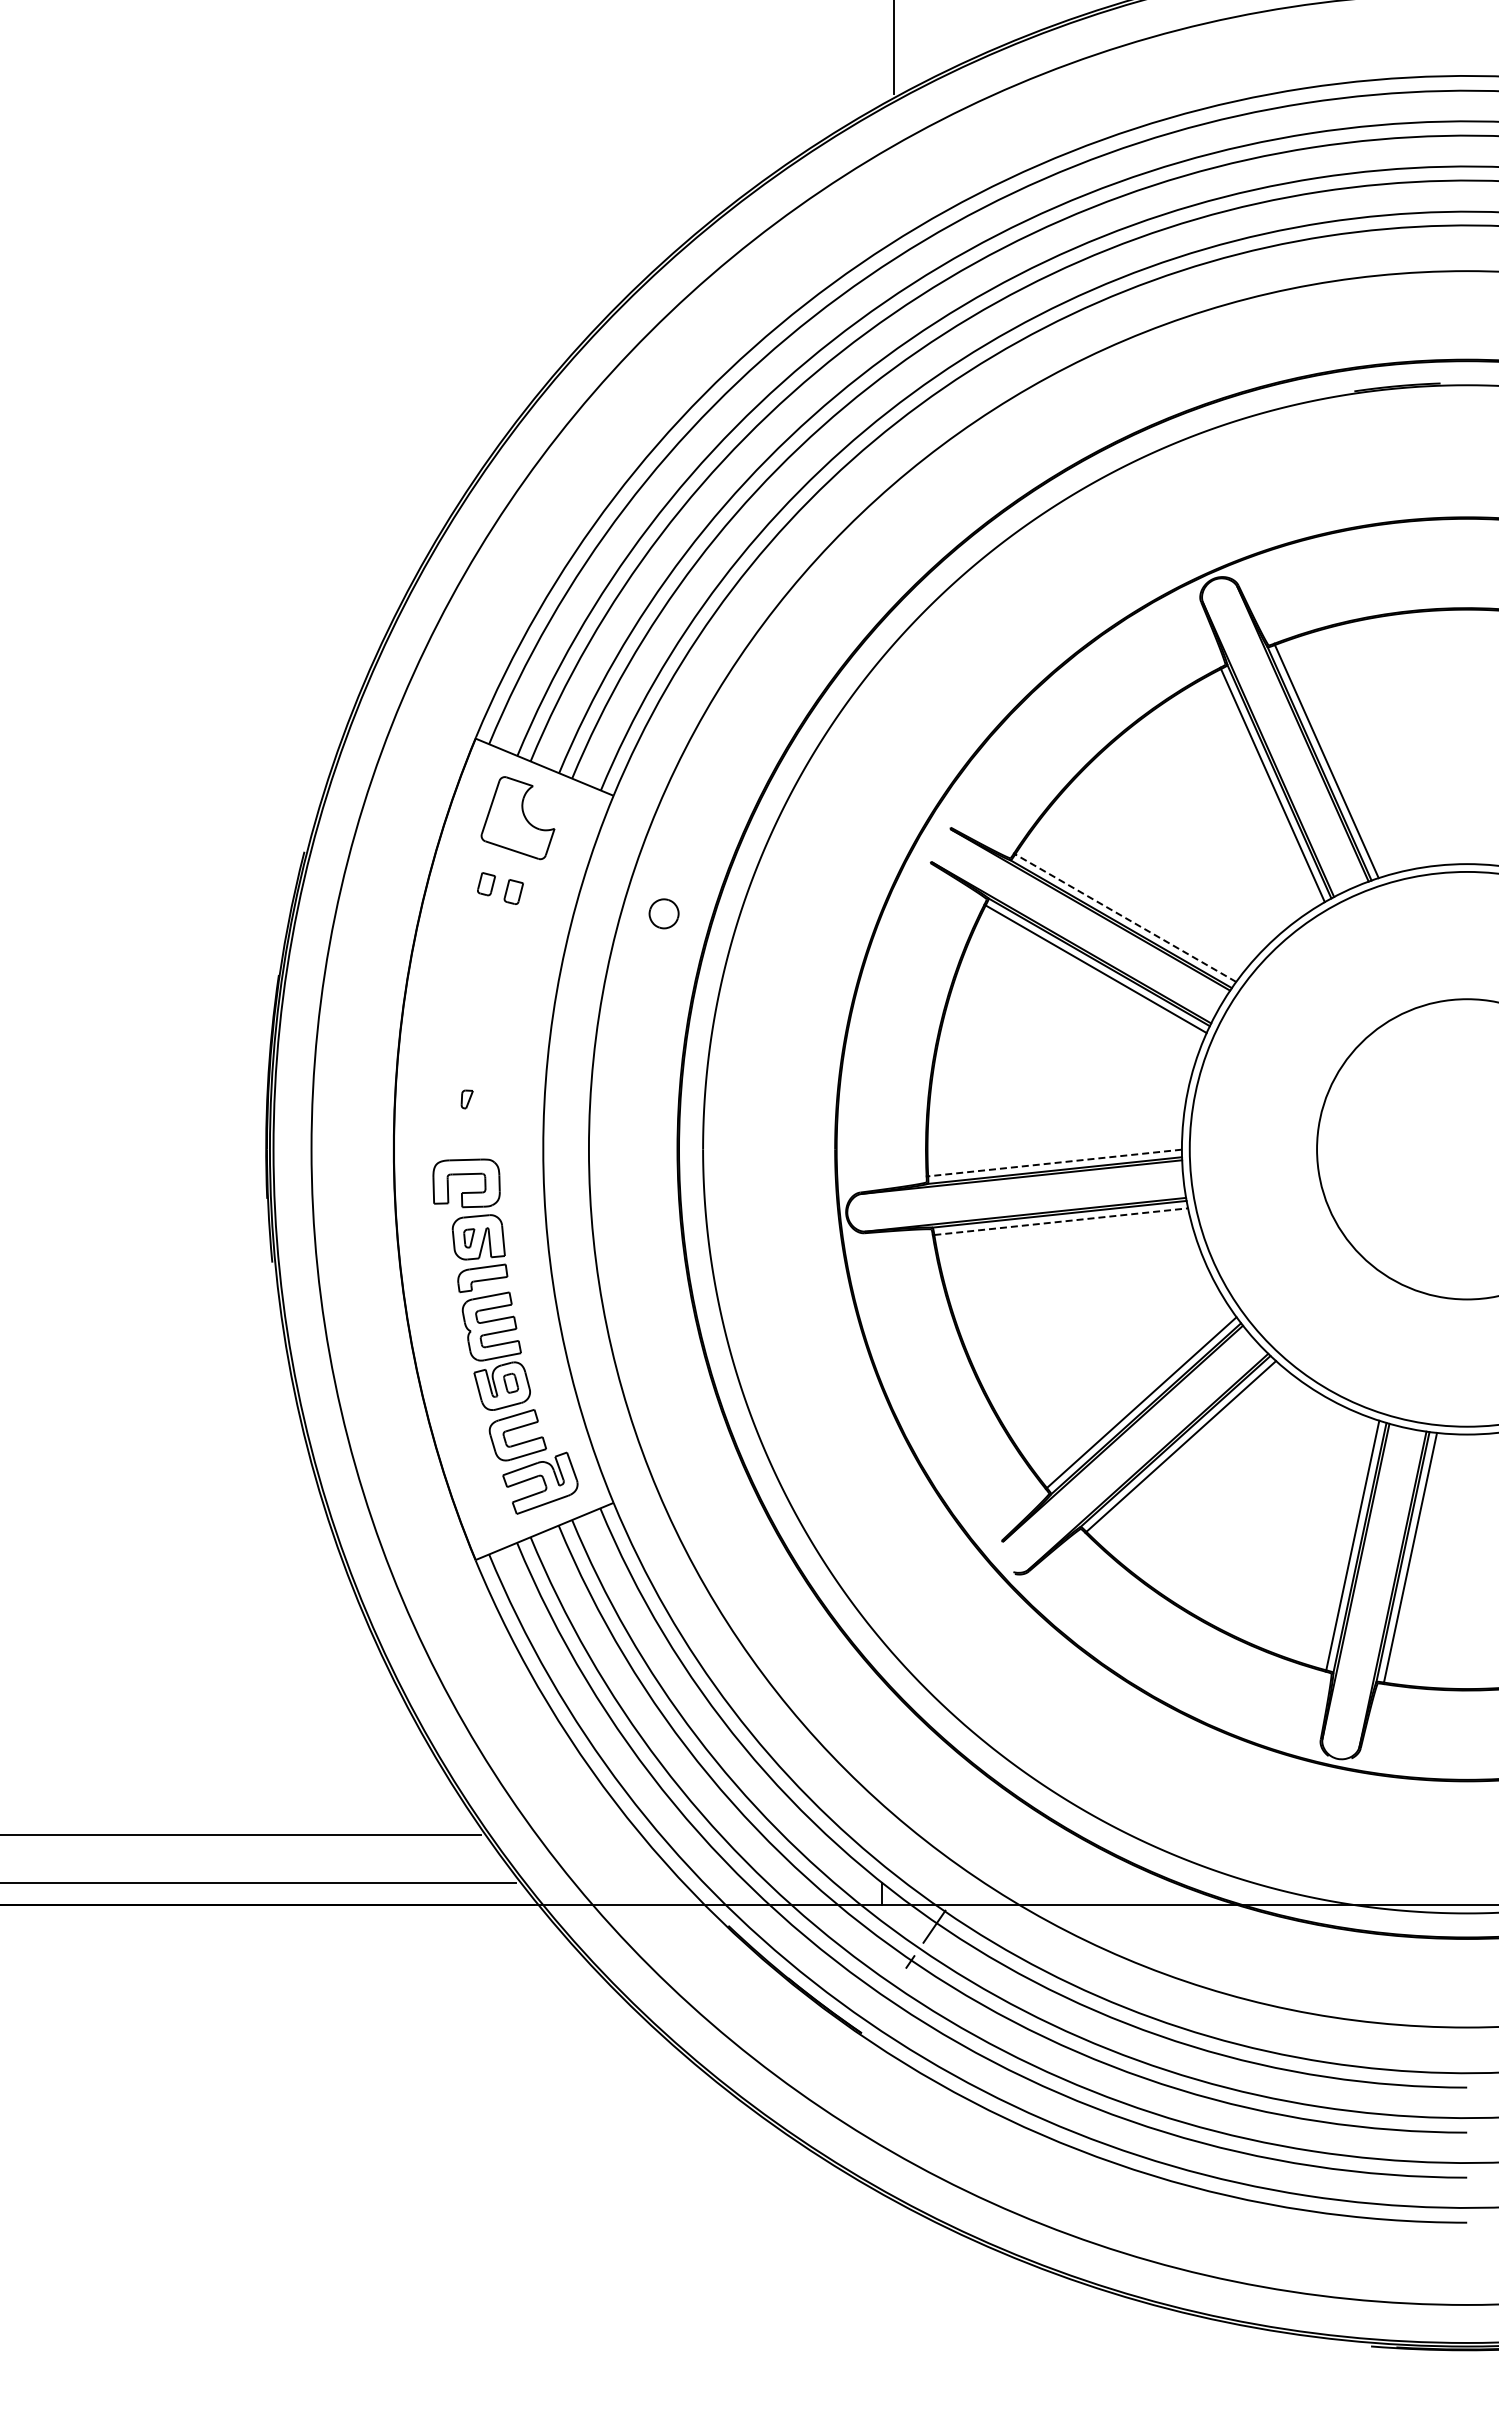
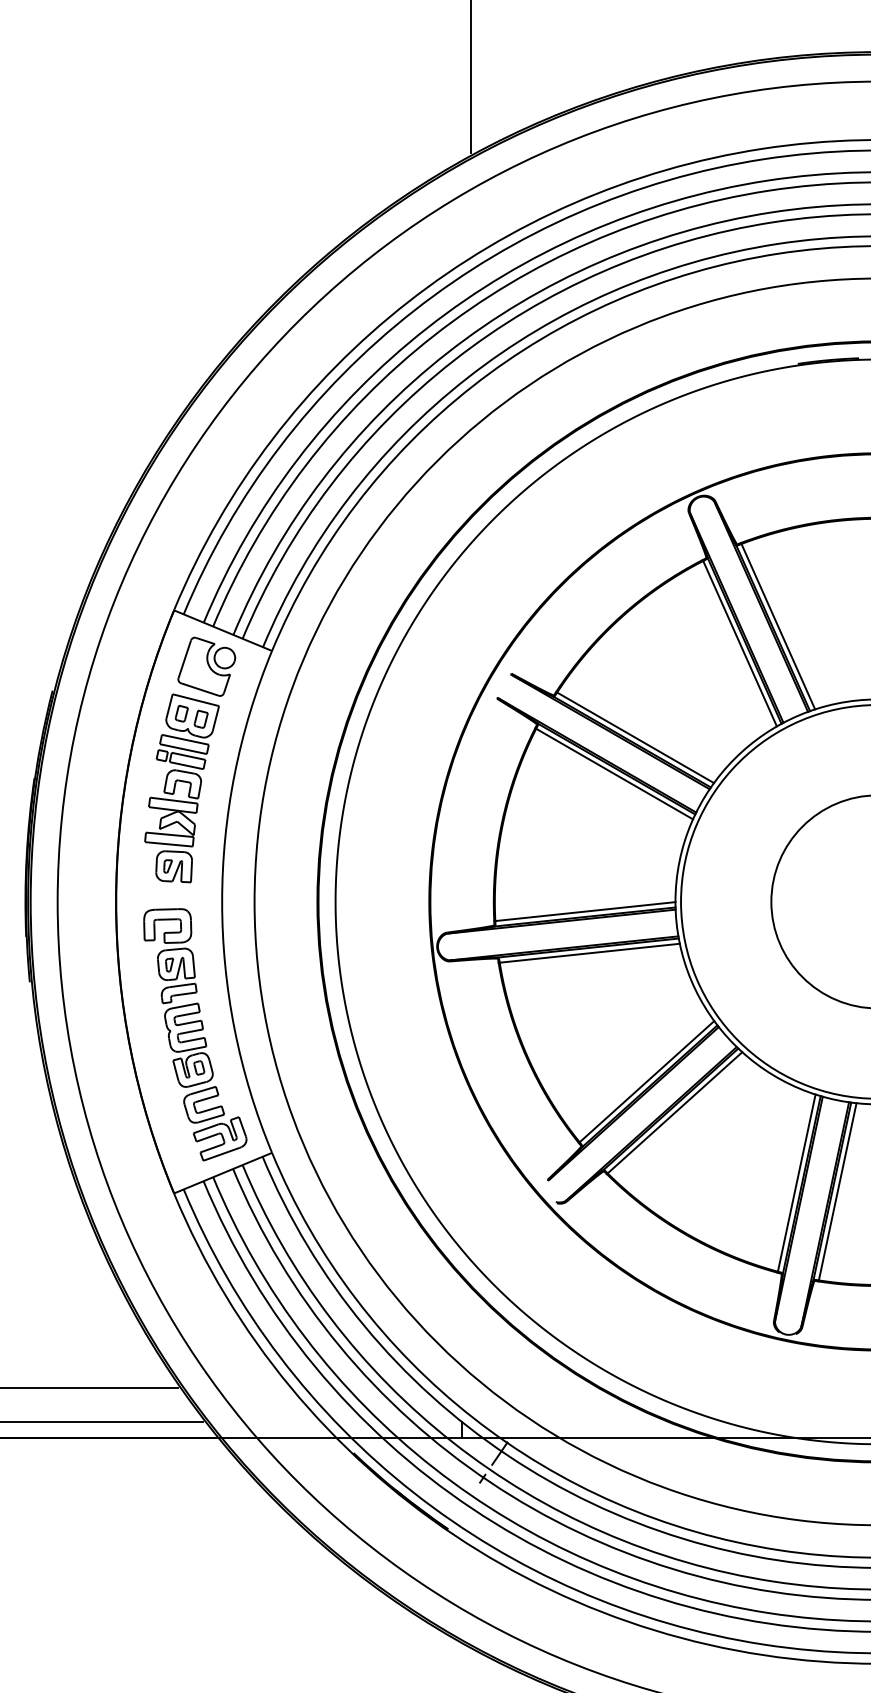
part: (663, 913) -> (224, 657), moved
line: (1125, 918) -> (635, 738), dashed -> solid
part: (486, 980) -> (181, 782), added
line: (1055, 1163) -> (585, 911), dashed -> solid
line: (1061, 1221) -> (589, 953), dashed -> solid

